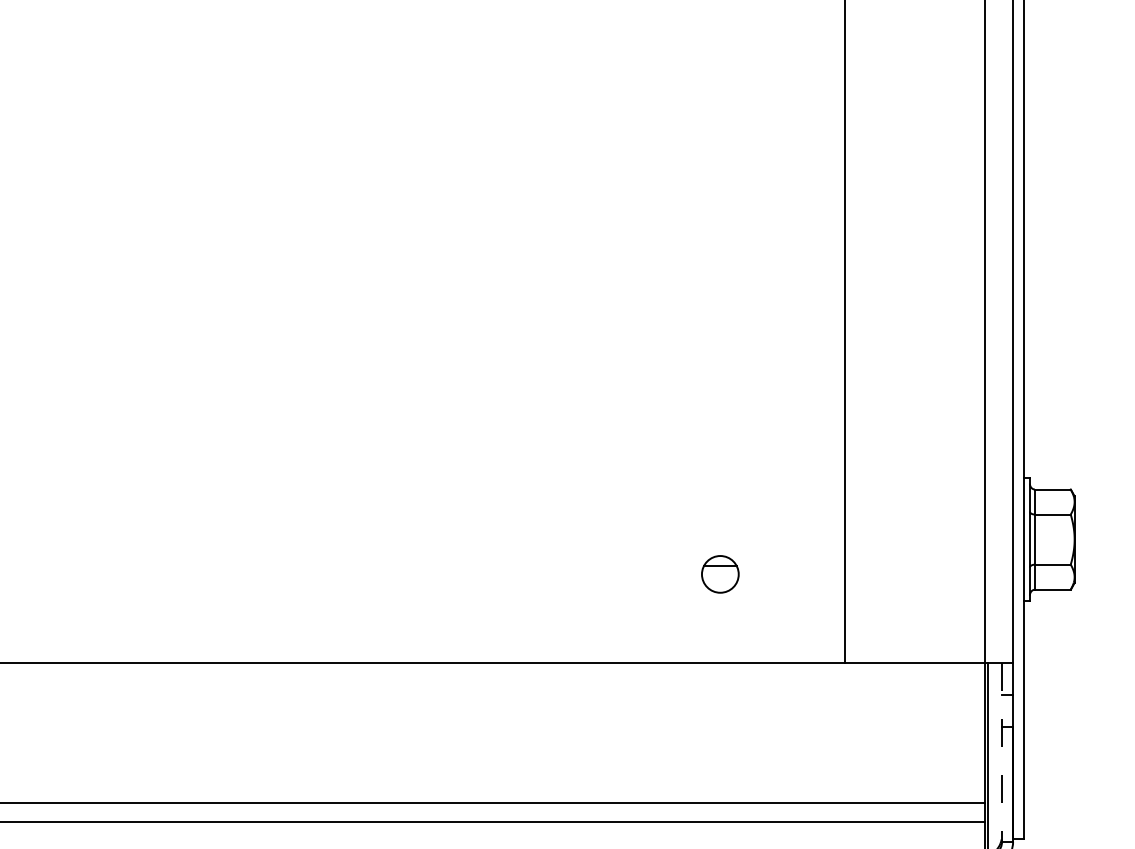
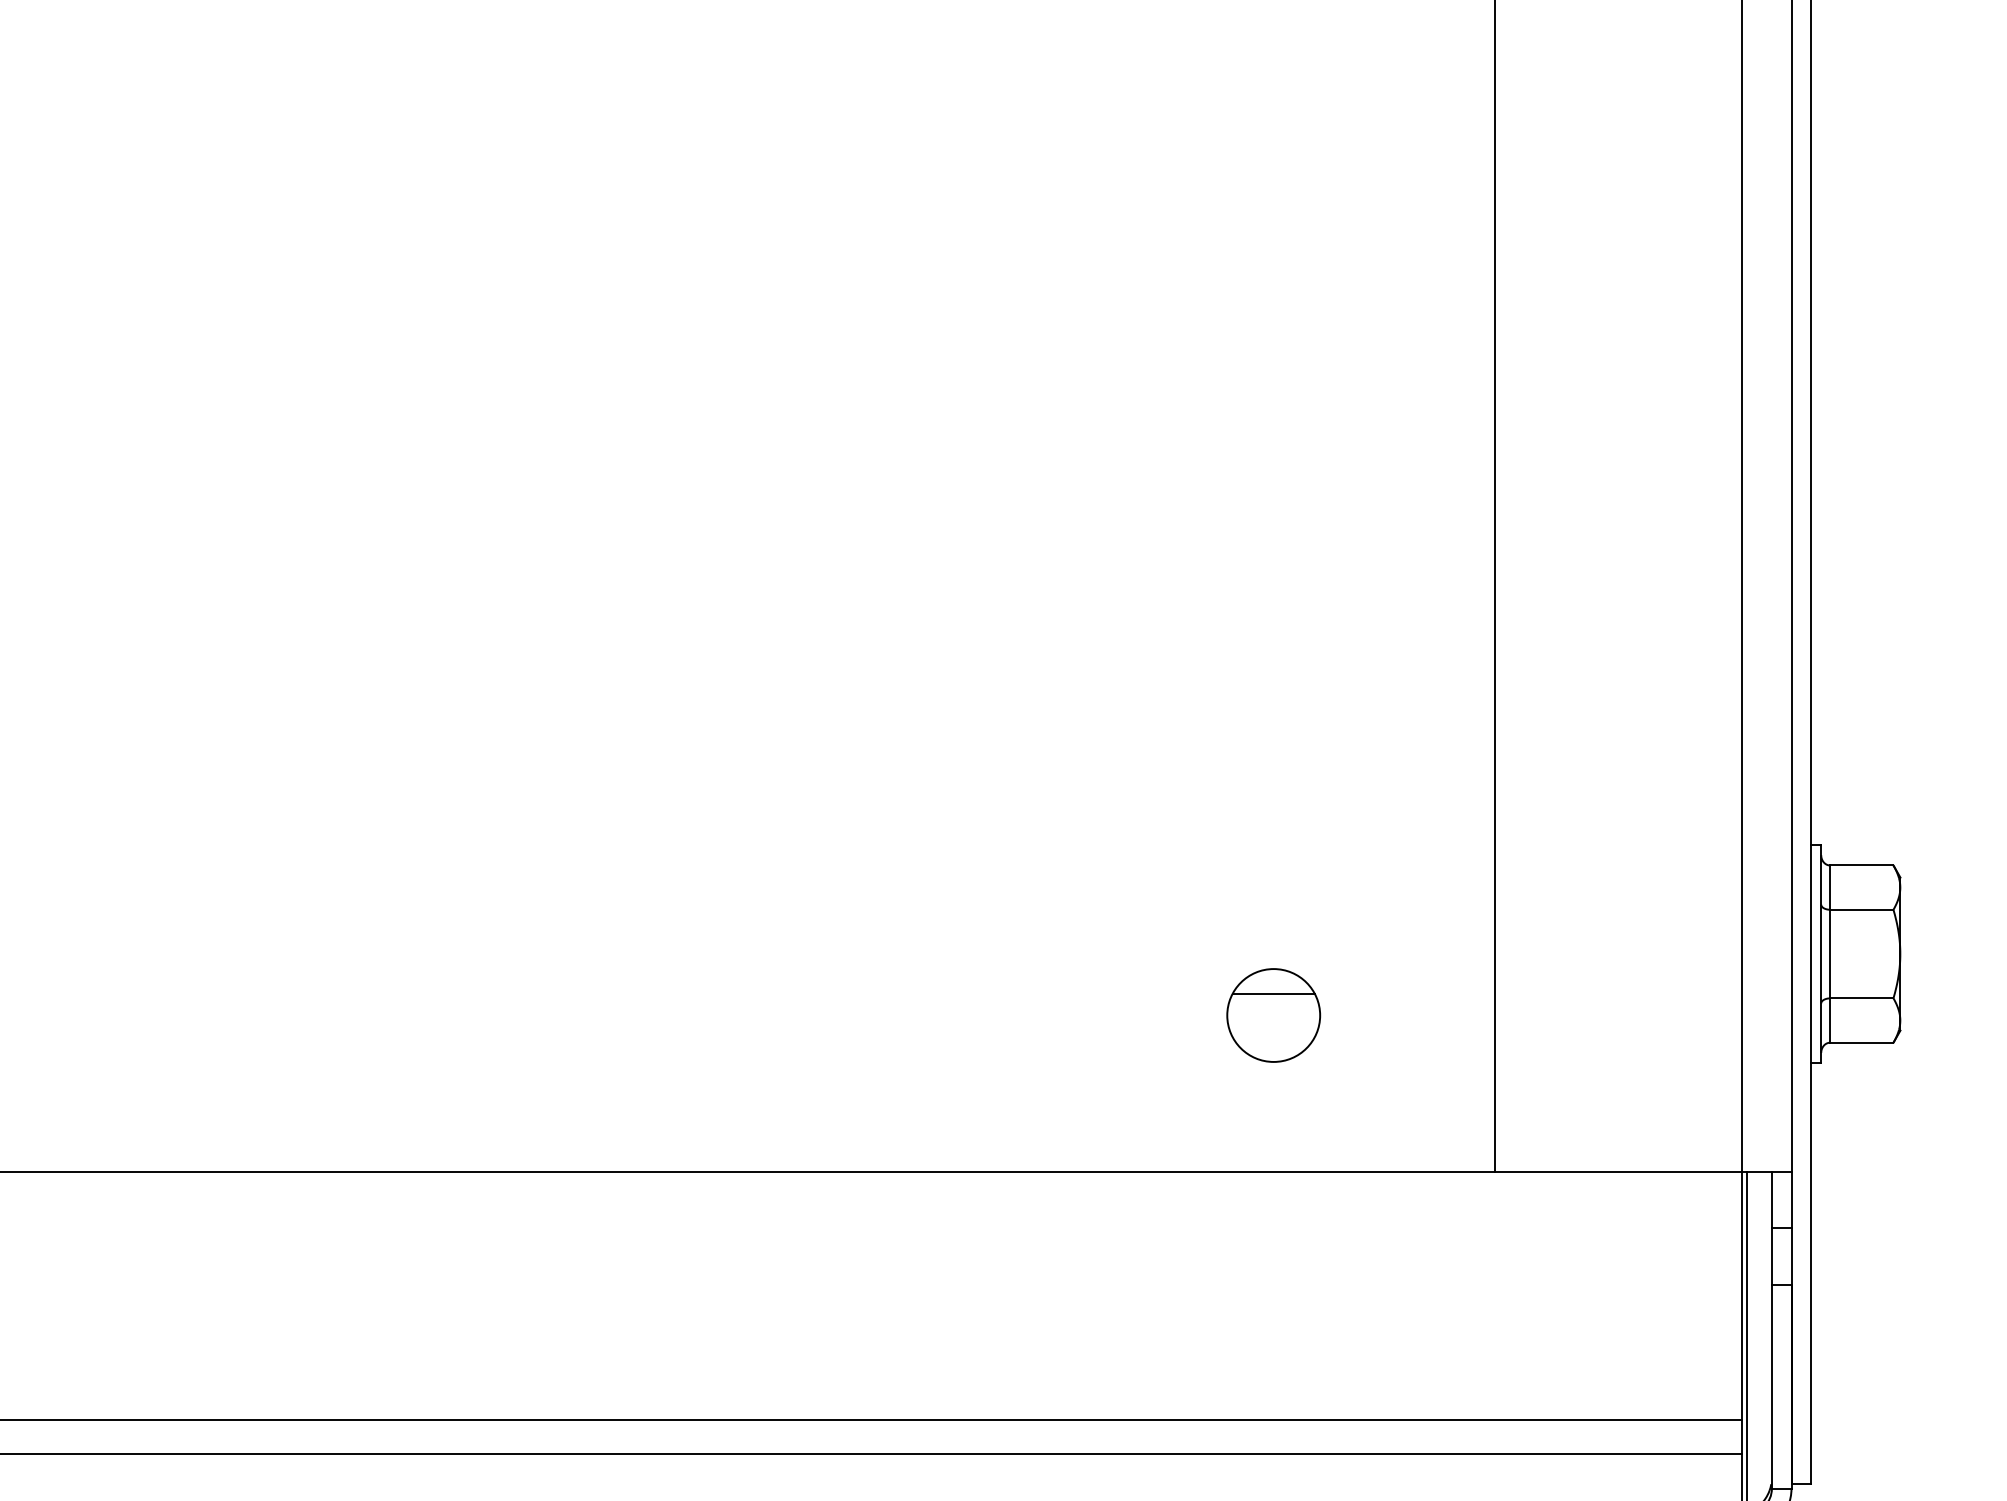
part: (720, 574) -> (1274, 1015), size x1.43
line: (1002, 752) -> (1772, 1330), dashed -> solid

